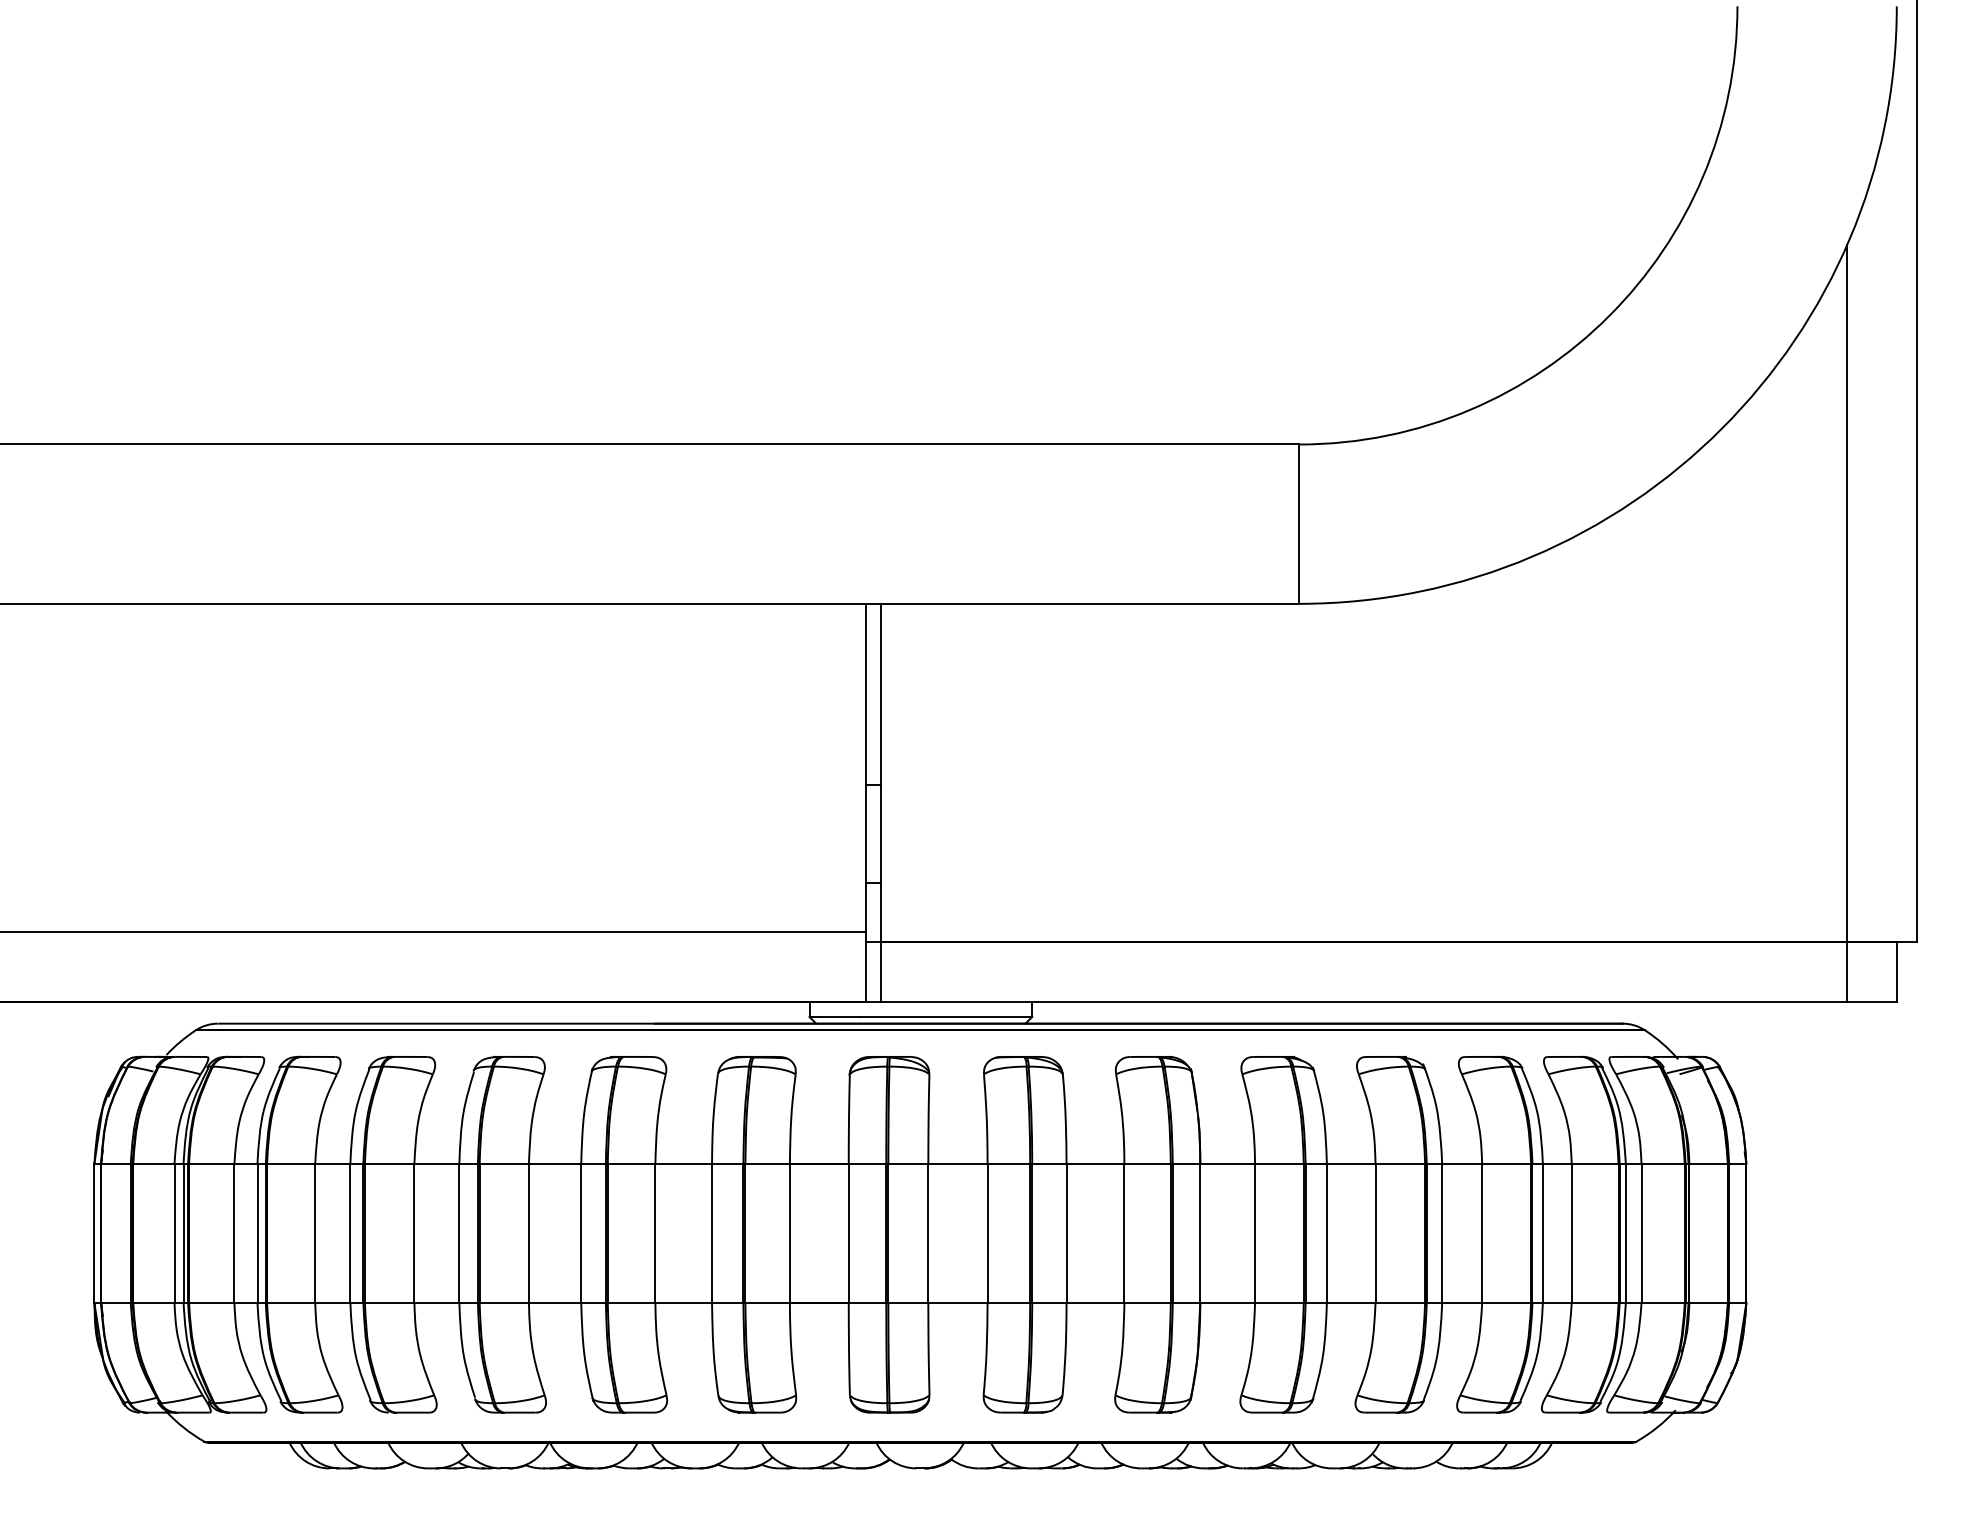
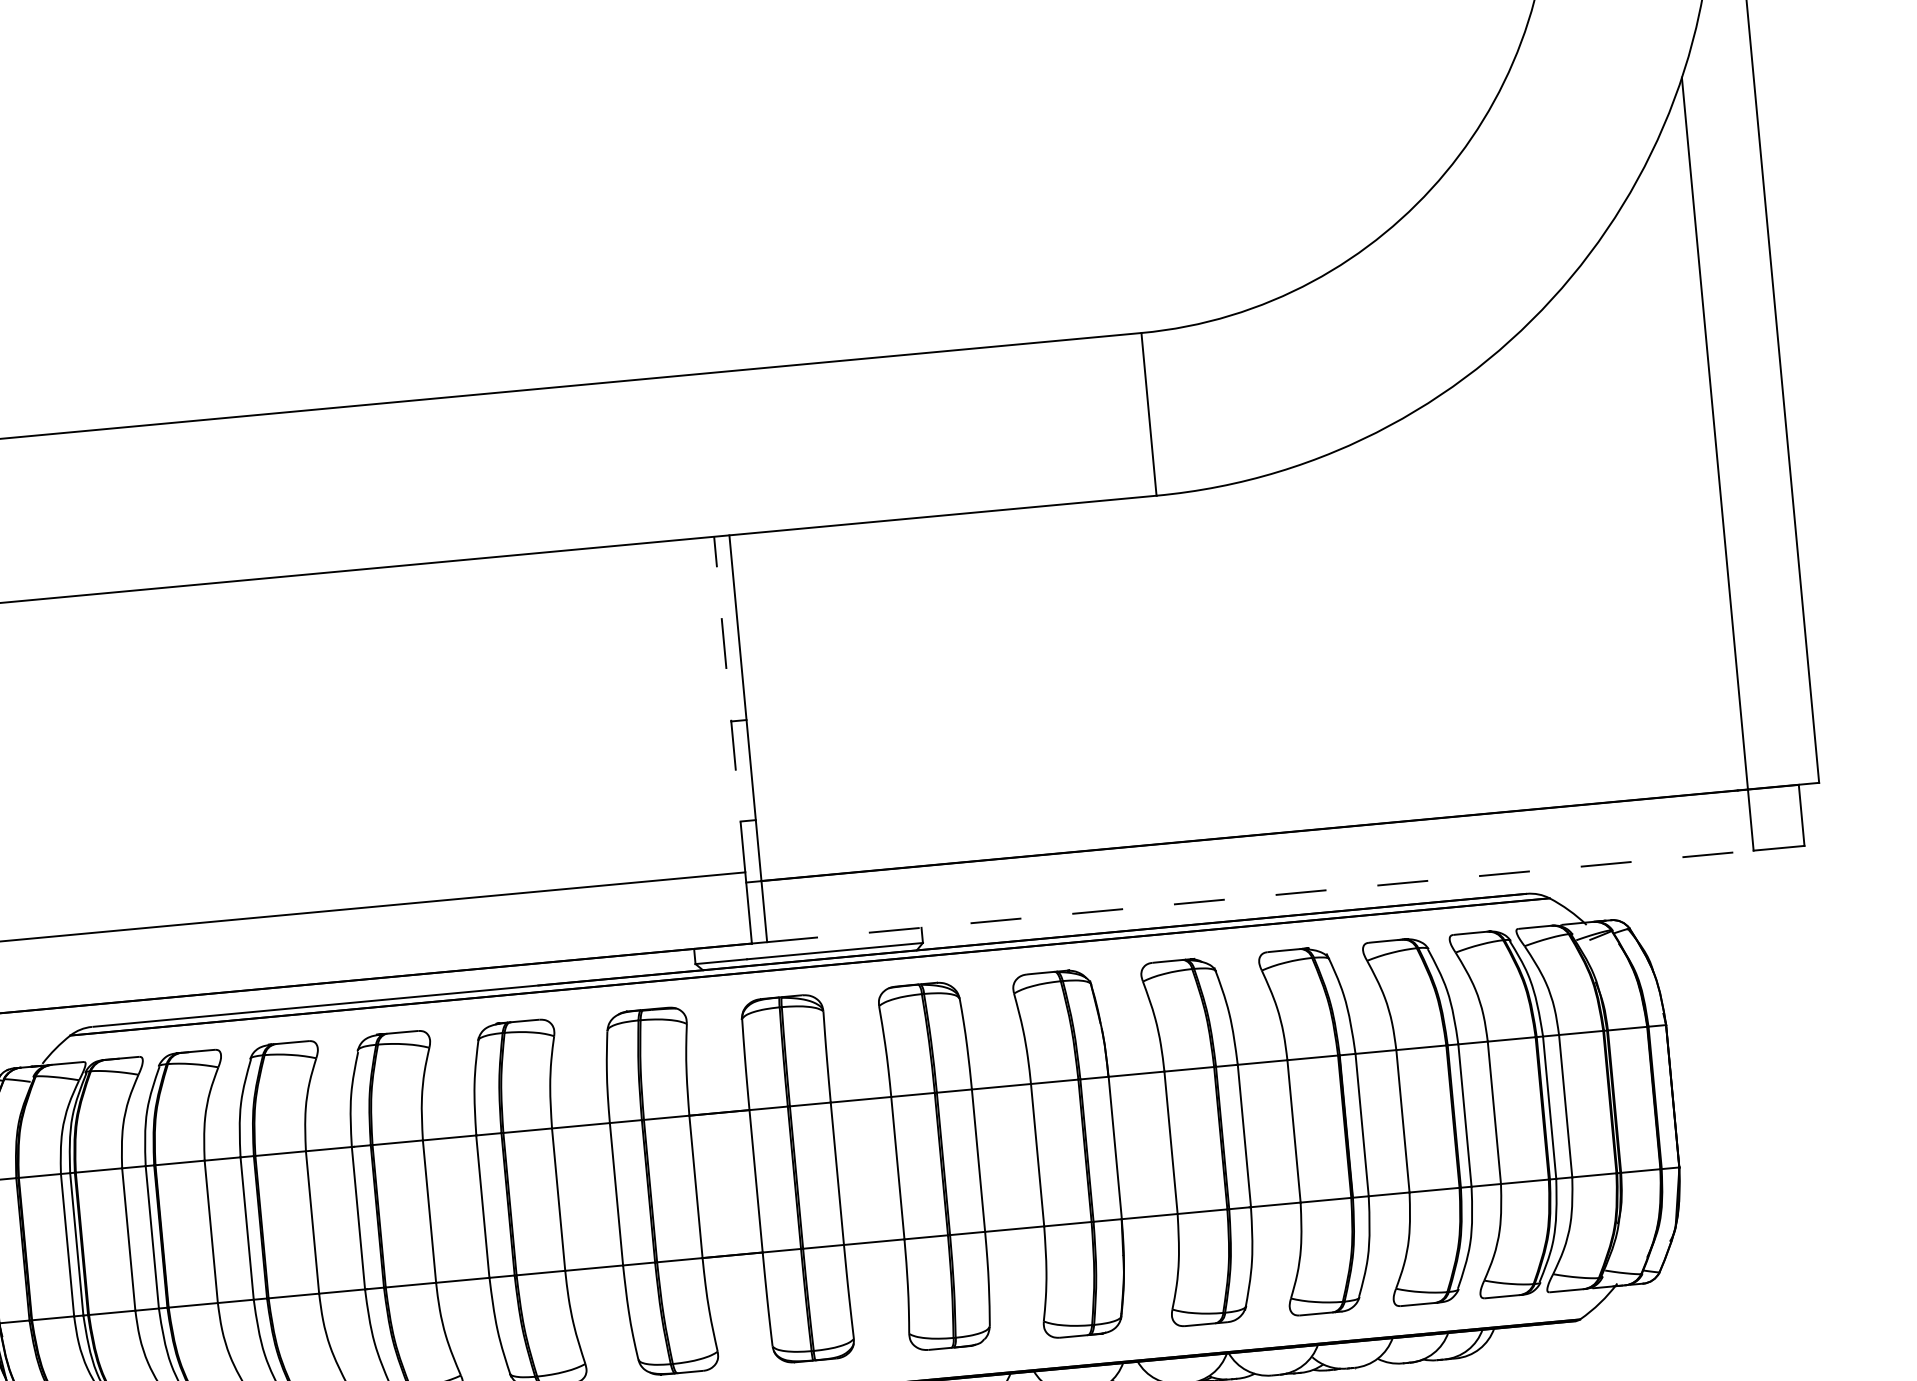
line: (866, 767) -> (730, 703), solid -> dashed
line: (1364, 1002) -> (1260, 896), solid -> dashed

